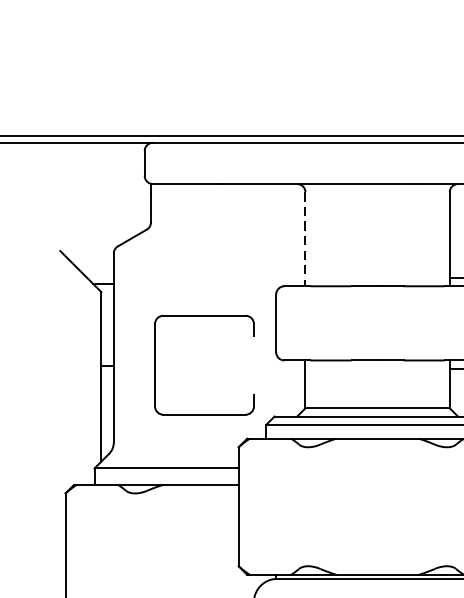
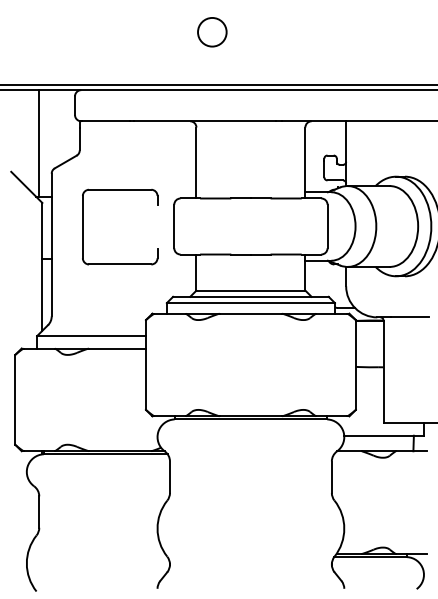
circle: (326, 66) -> (212, 32), added
line: (97, 213) -> (39, 143), added
line: (305, 239) -> (196, 163), dashed -> solid
part: (204, 316) -> (120, 190), moved

